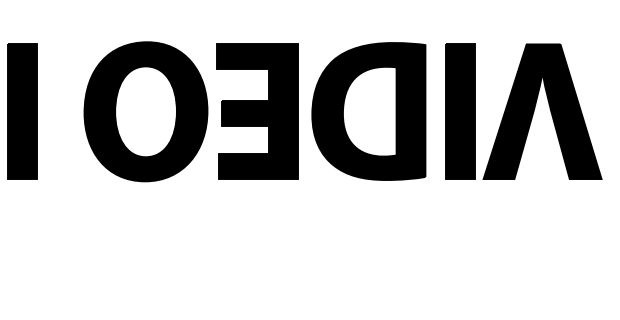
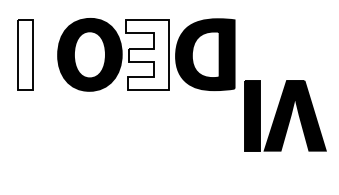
fill: (21, 111) -> (25, 54), removed
fill: (257, 111) -> (147, 54), removed
part: (523, 111) -> (285, 115), moved

